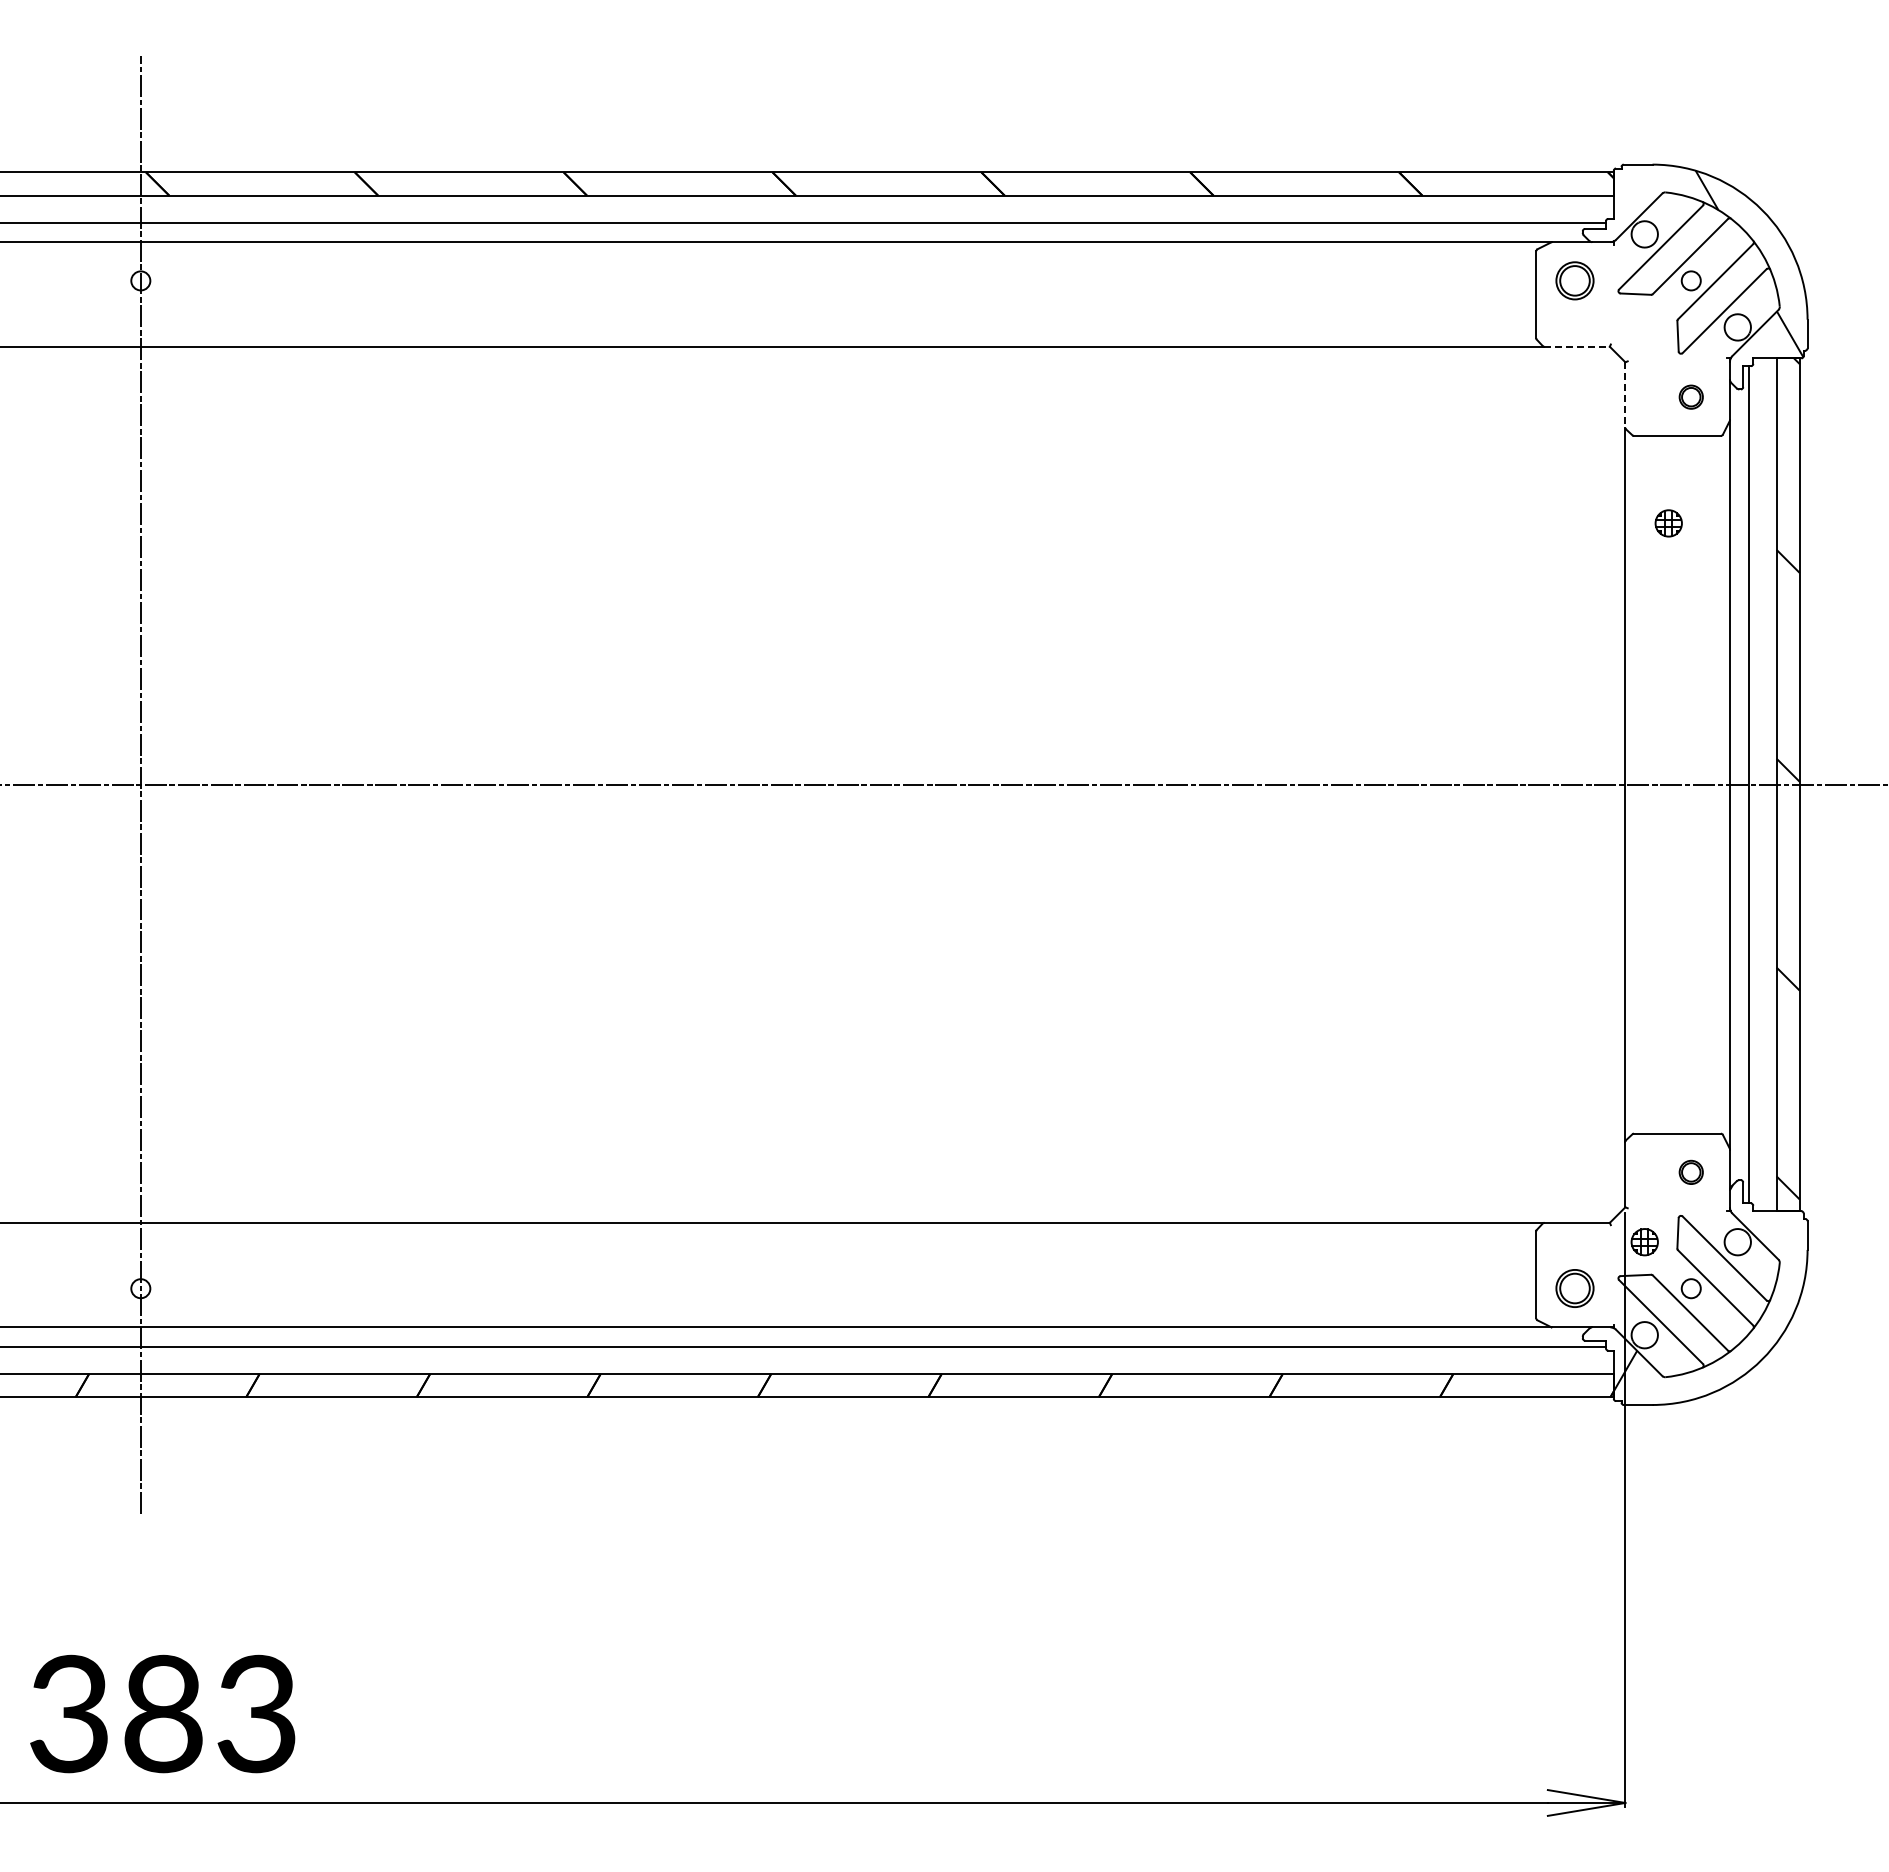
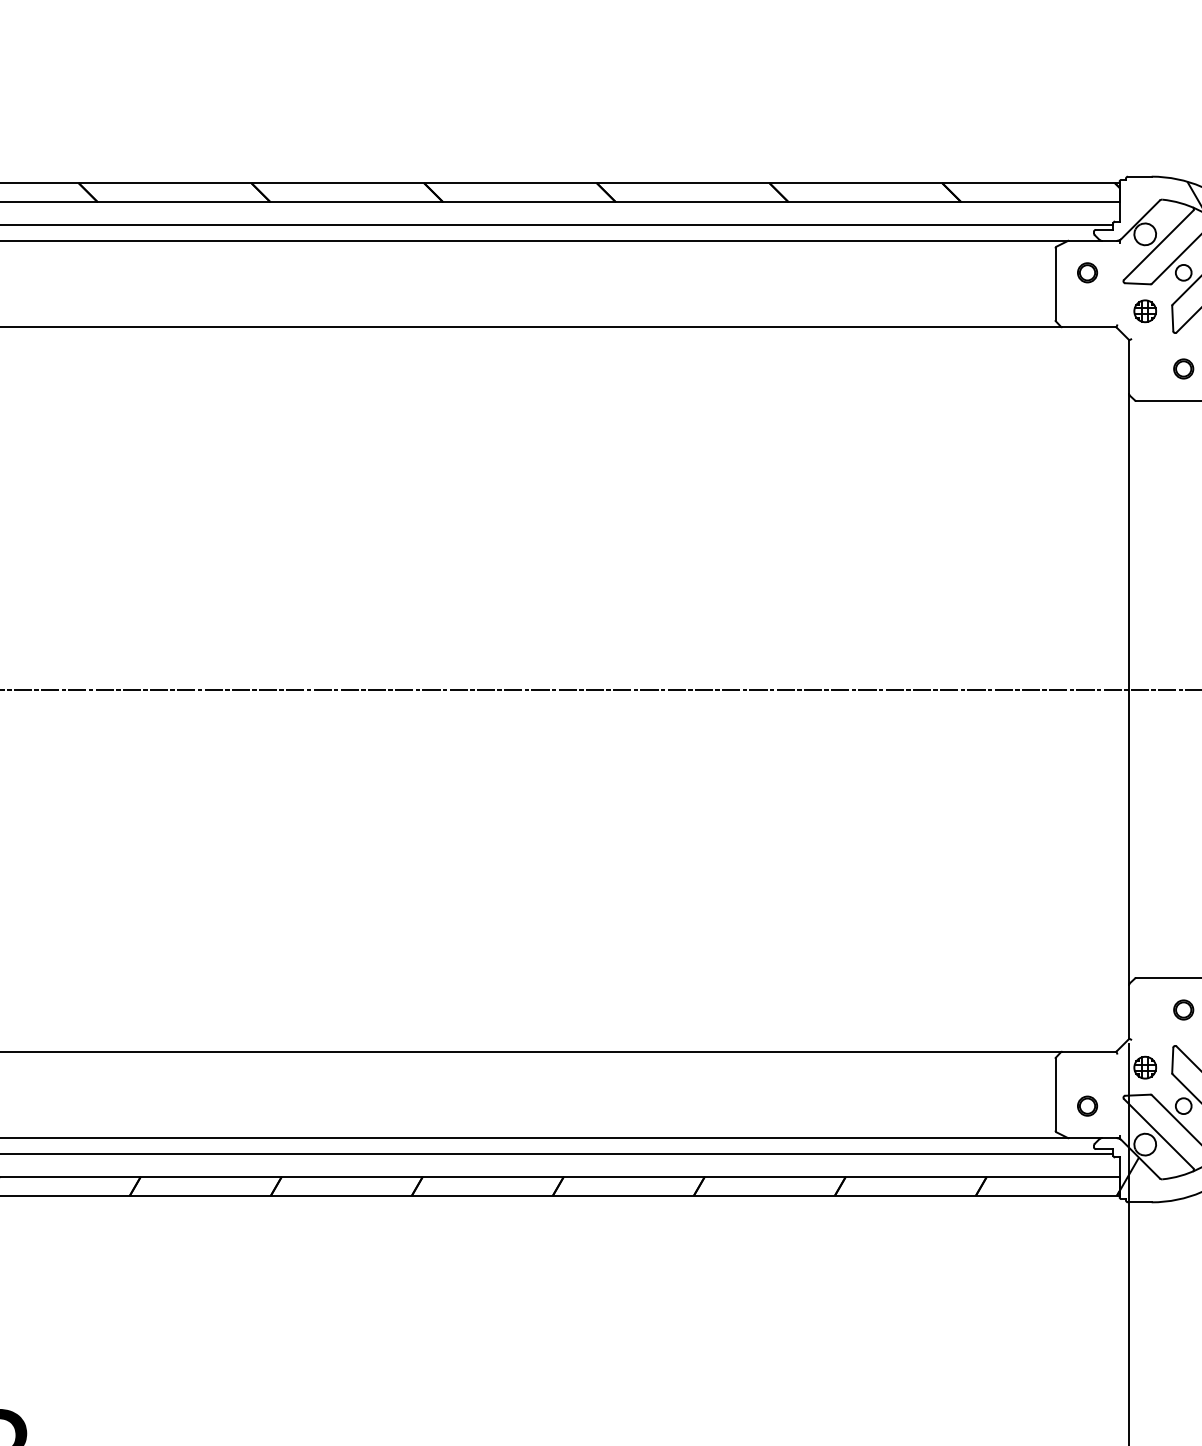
part: (1574, 280) -> (1087, 272), size x0.62
line: (1577, 346) -> (1089, 327), dashed -> solid
line: (1625, 395) -> (1129, 367), dashed -> solid
part: (1668, 523) -> (1145, 311), moved
part: (1574, 1288) -> (1087, 1106), size x0.62

